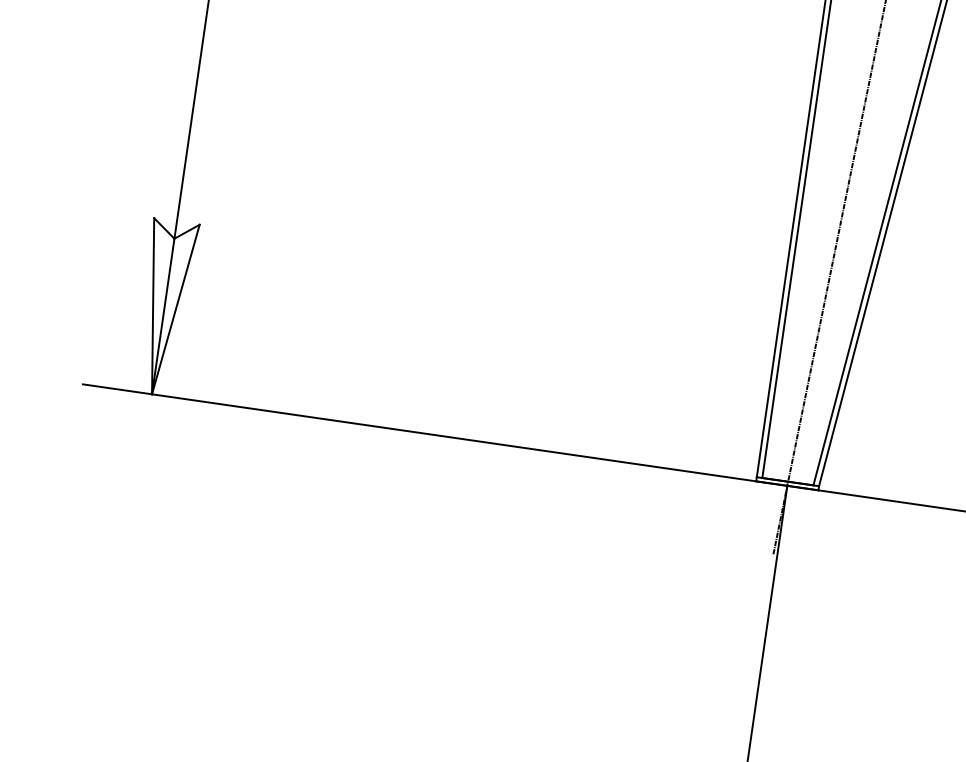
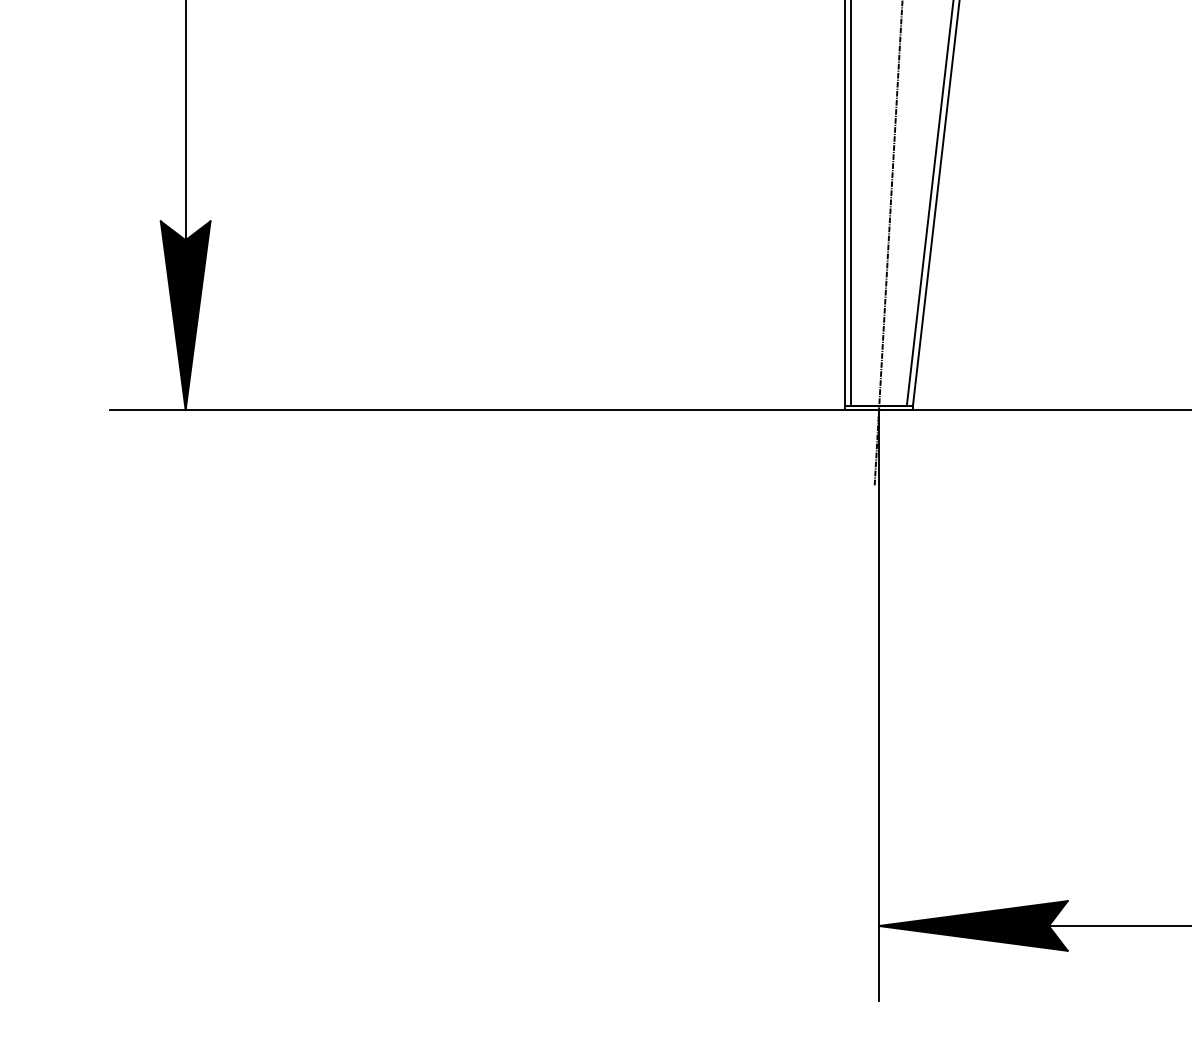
fill: (164, 307) -> (185, 315), added

